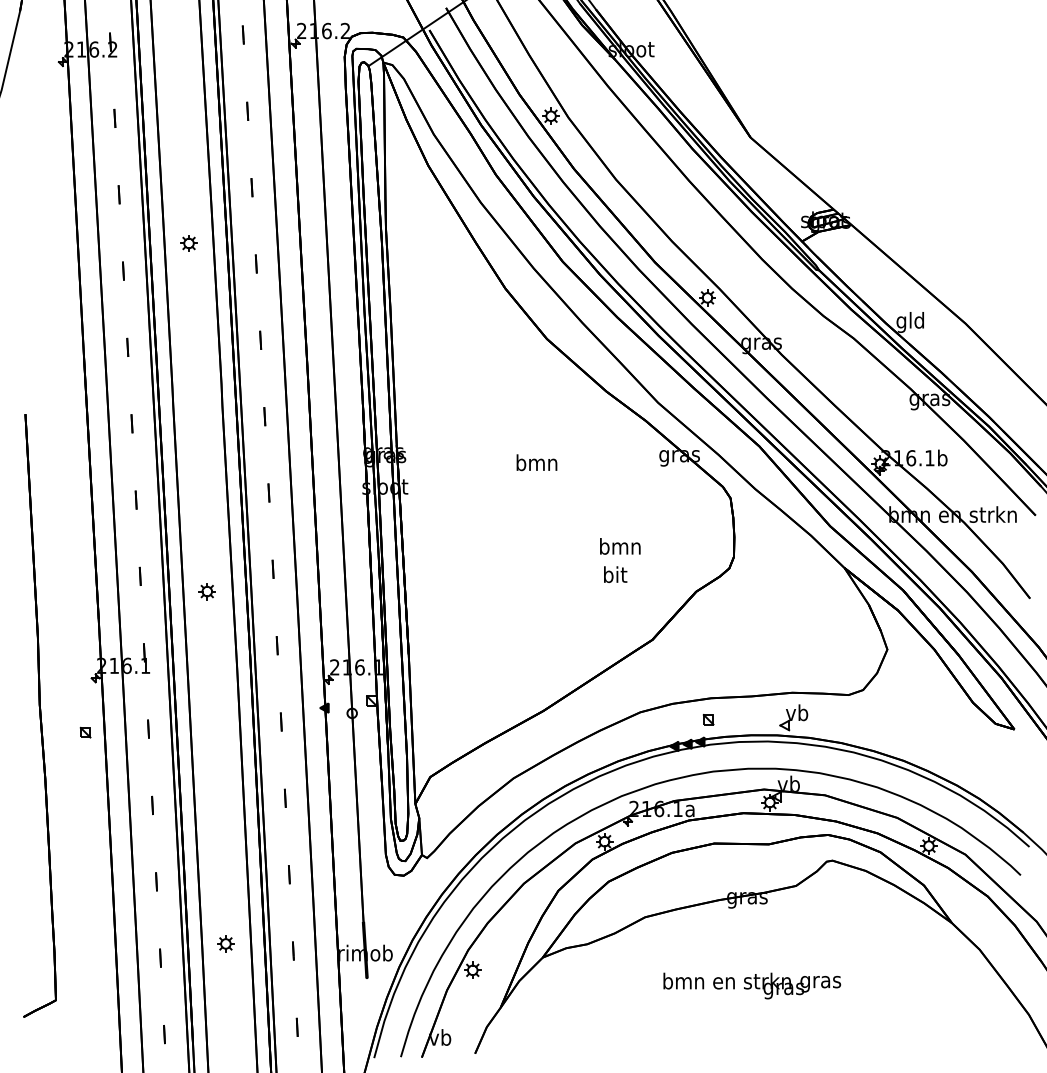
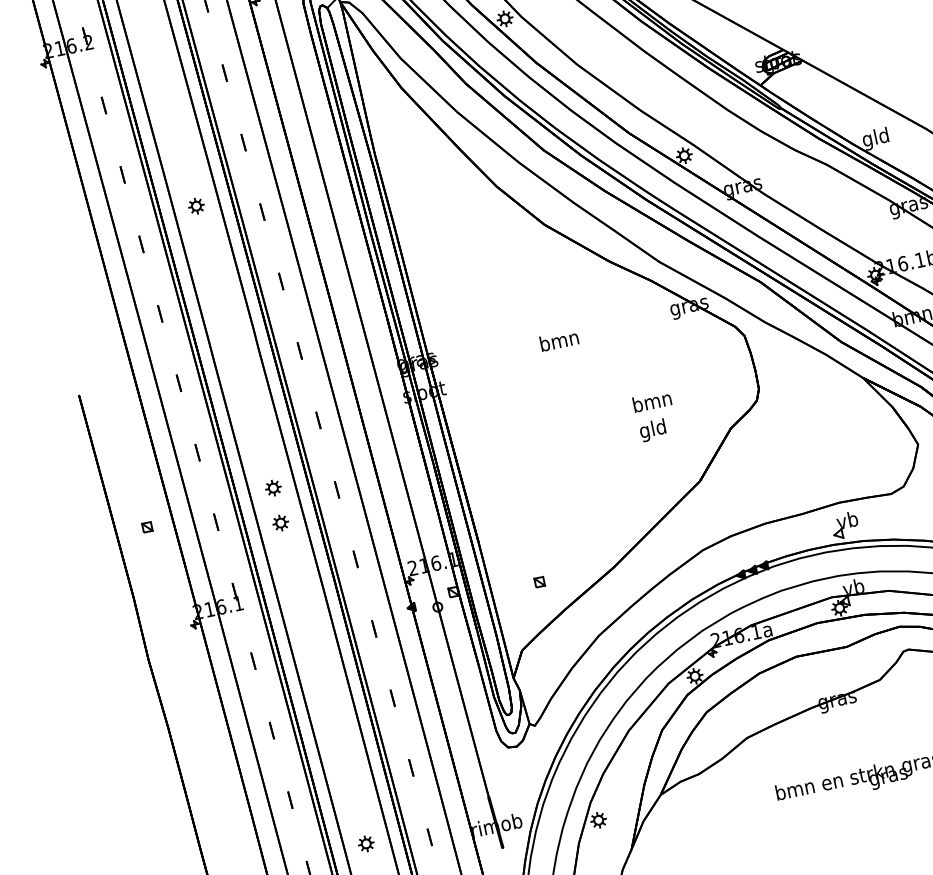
part: (206, 553) -> (272, 488), added
text: (614, 576) -> (652, 430), bit -> gld
part: (708, 719) -> (539, 581), moved
part: (85, 732) -> (147, 527), moved

